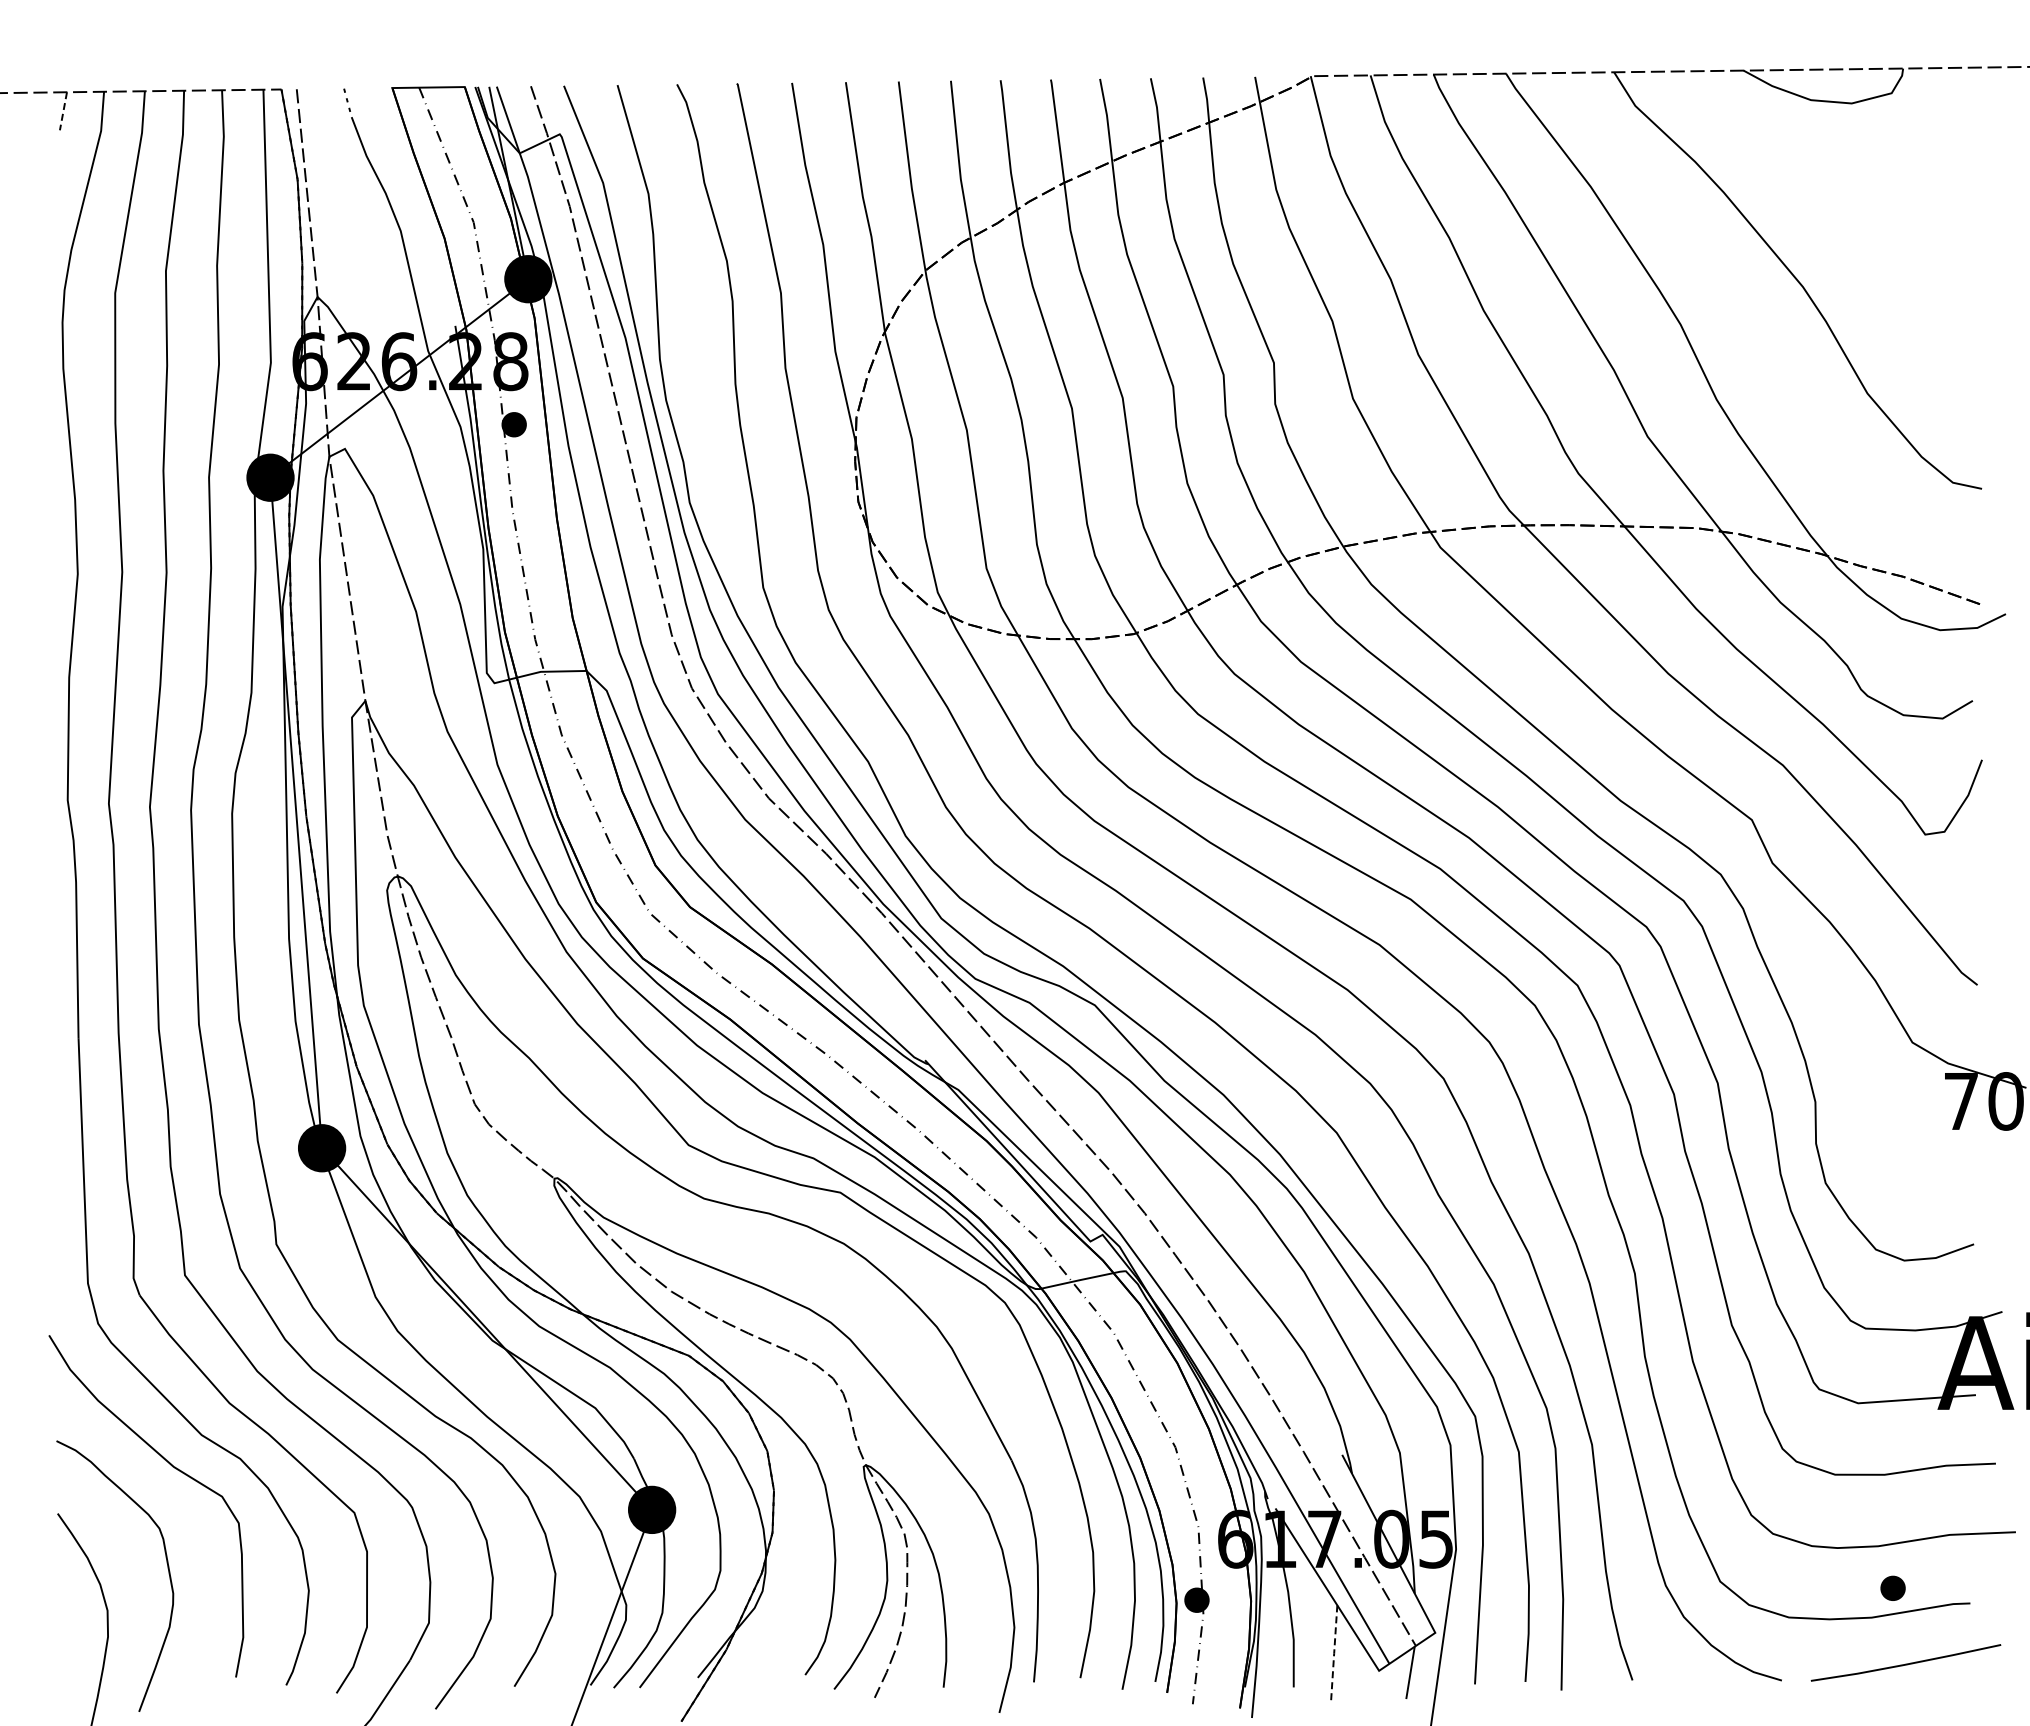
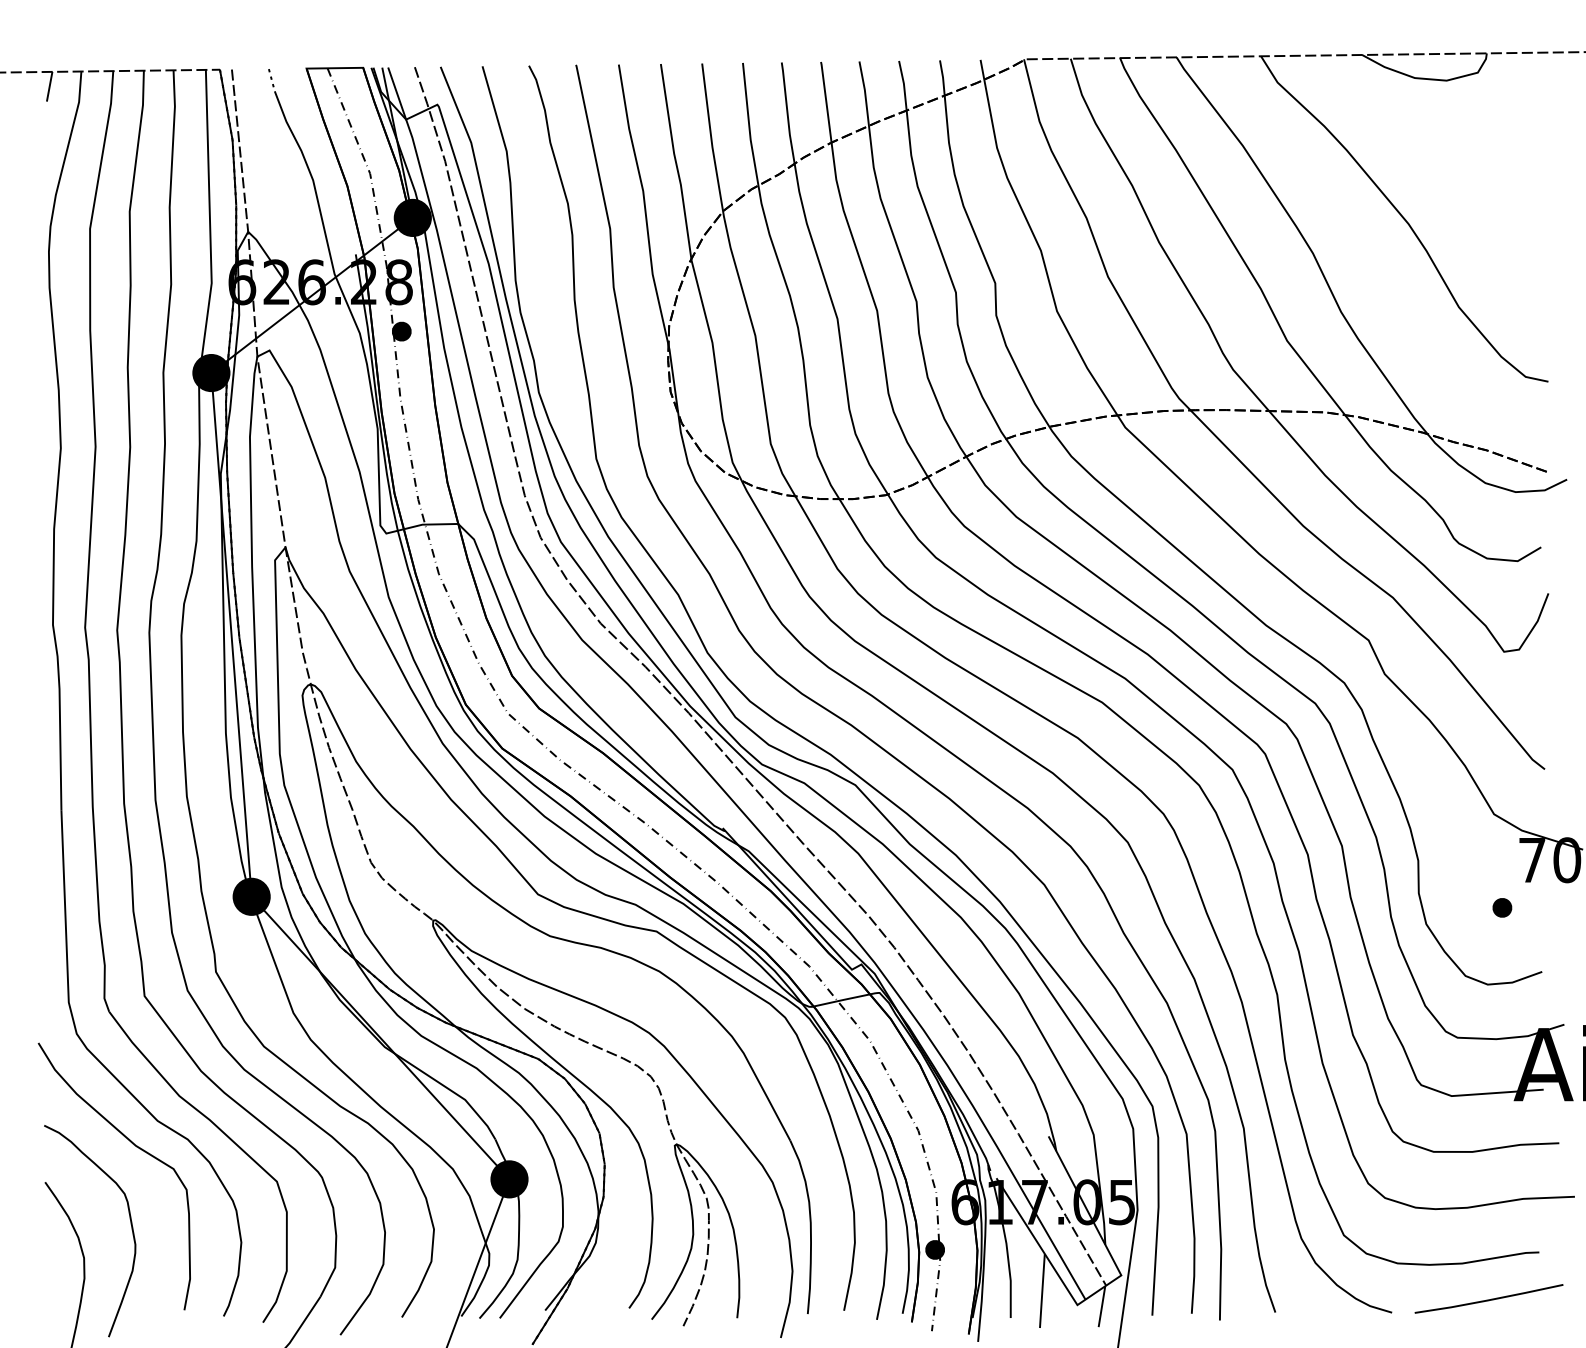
line: (63, 111) -> (49, 86), dashed -> solid
part: (1892, 1587) -> (1501, 907), moved
line: (1334, 1653) -> (1042, 1291), dashed -> solid

